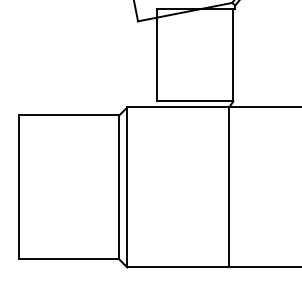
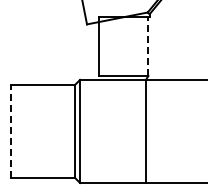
line: (233, 55) -> (148, 46), solid -> dashed
line: (19, 185) -> (10, 130), solid -> dashed

